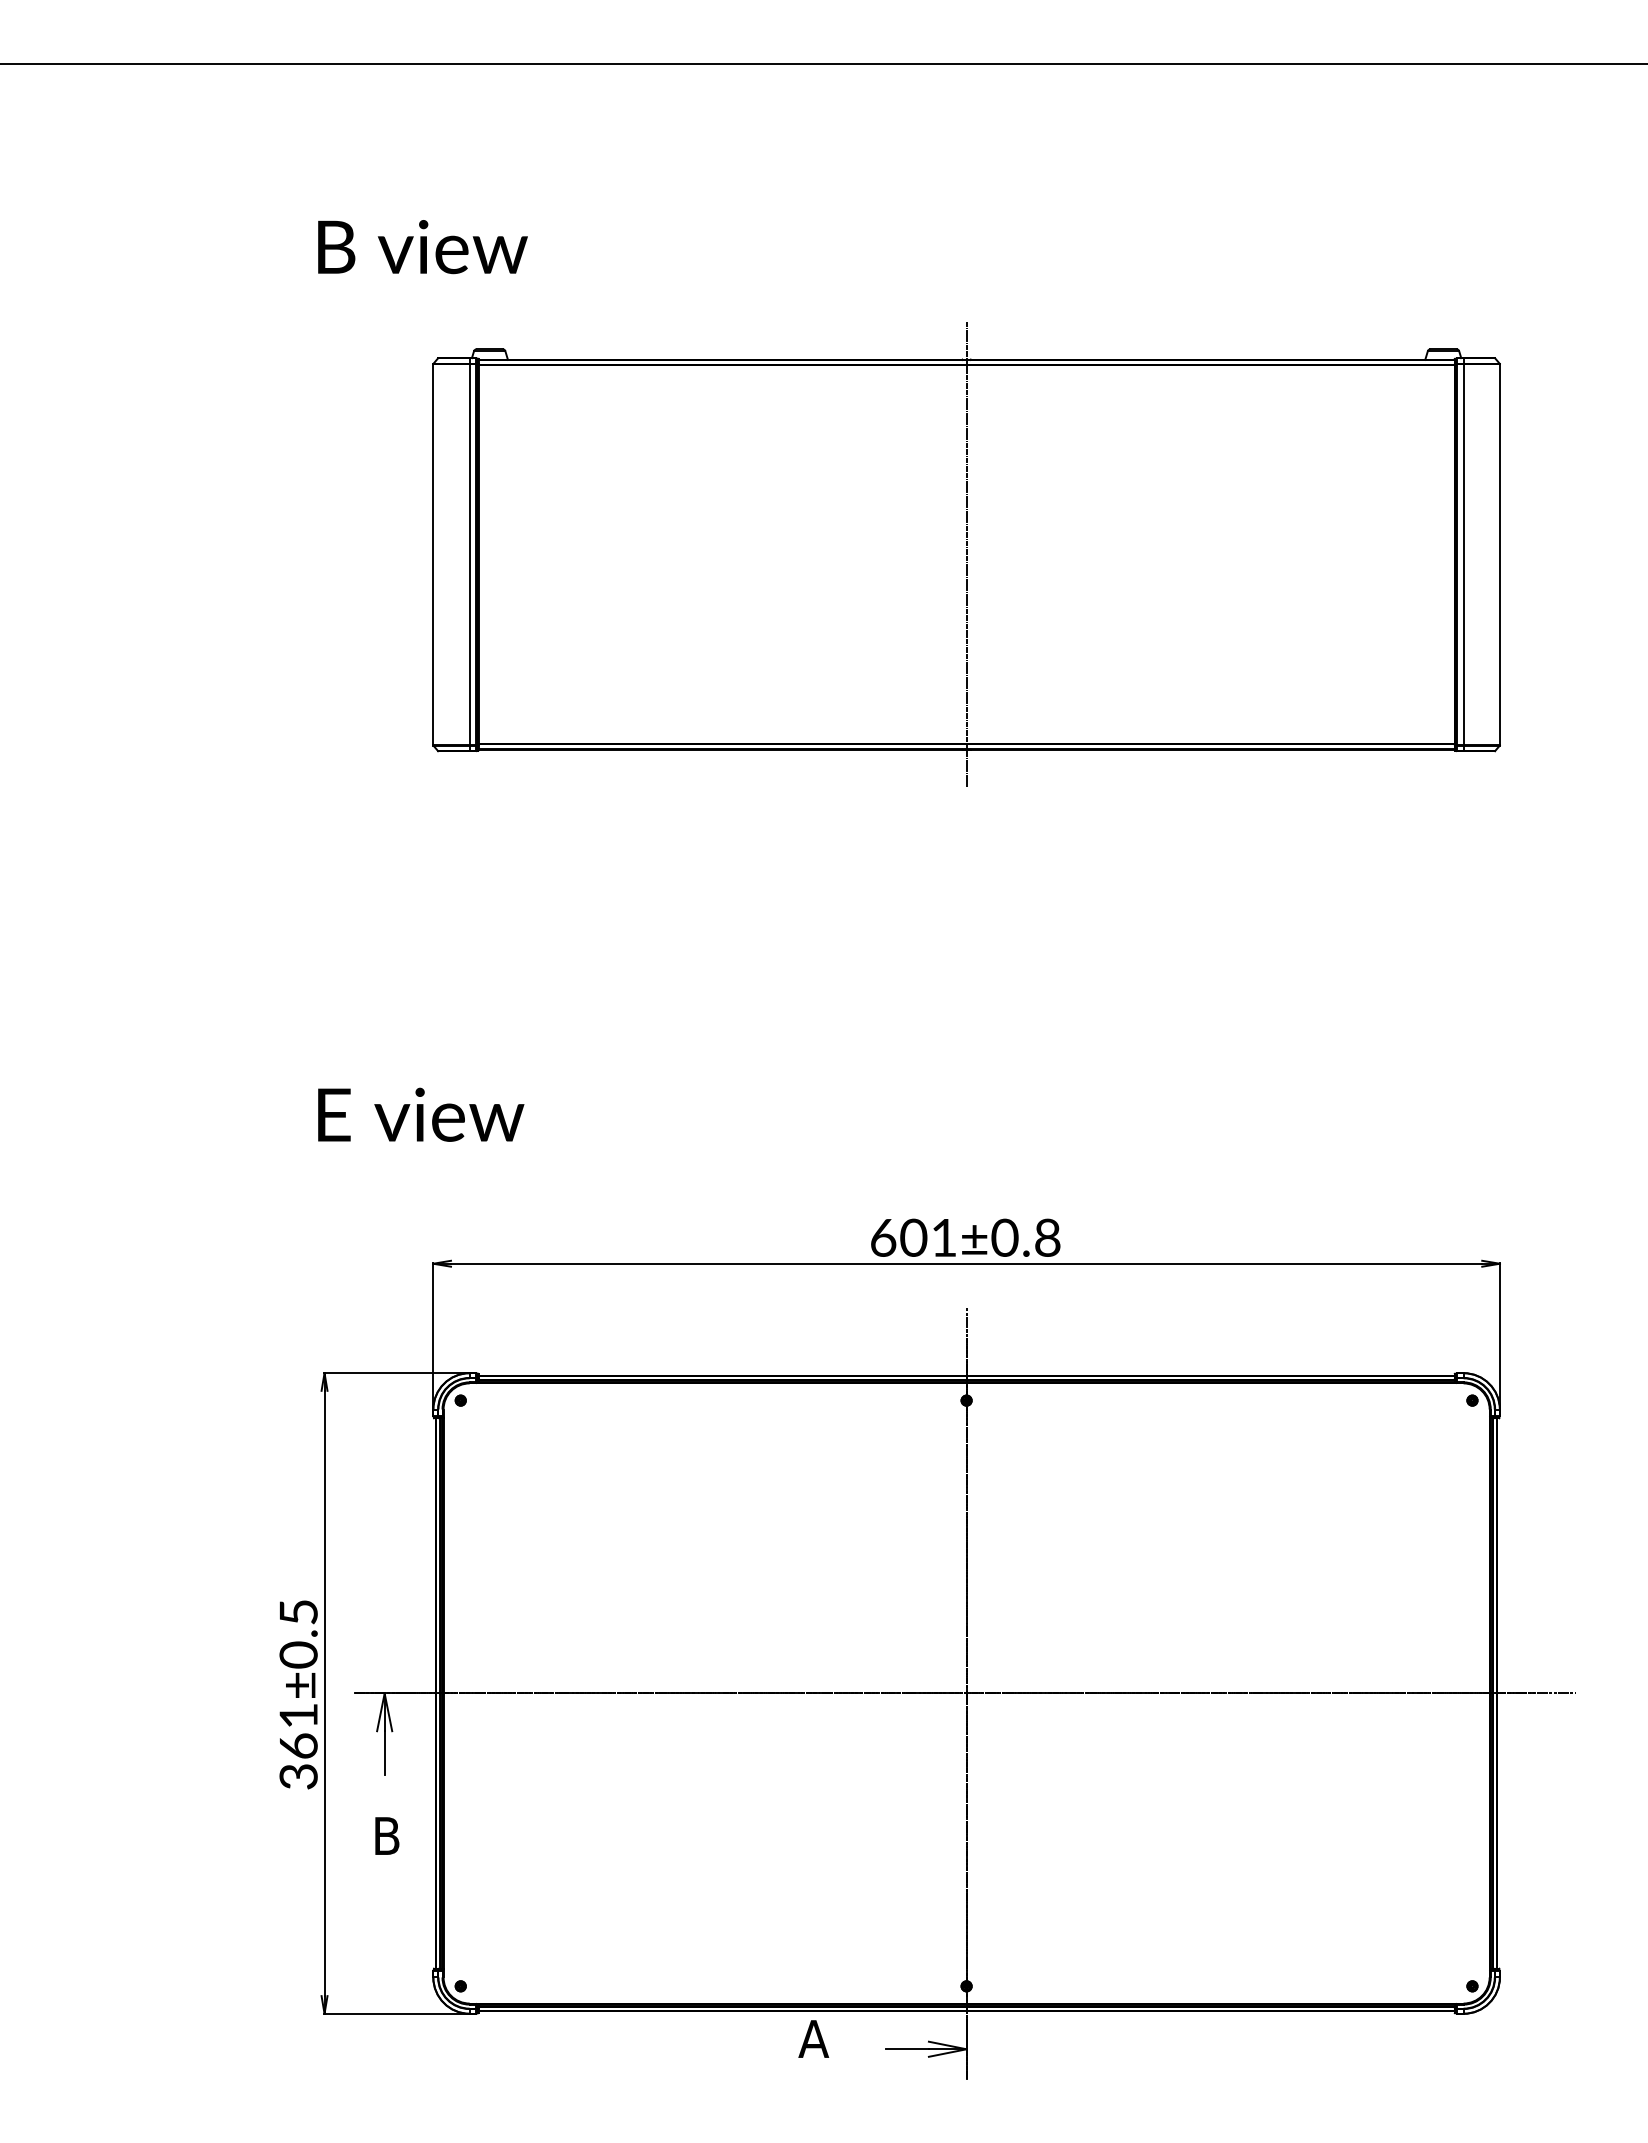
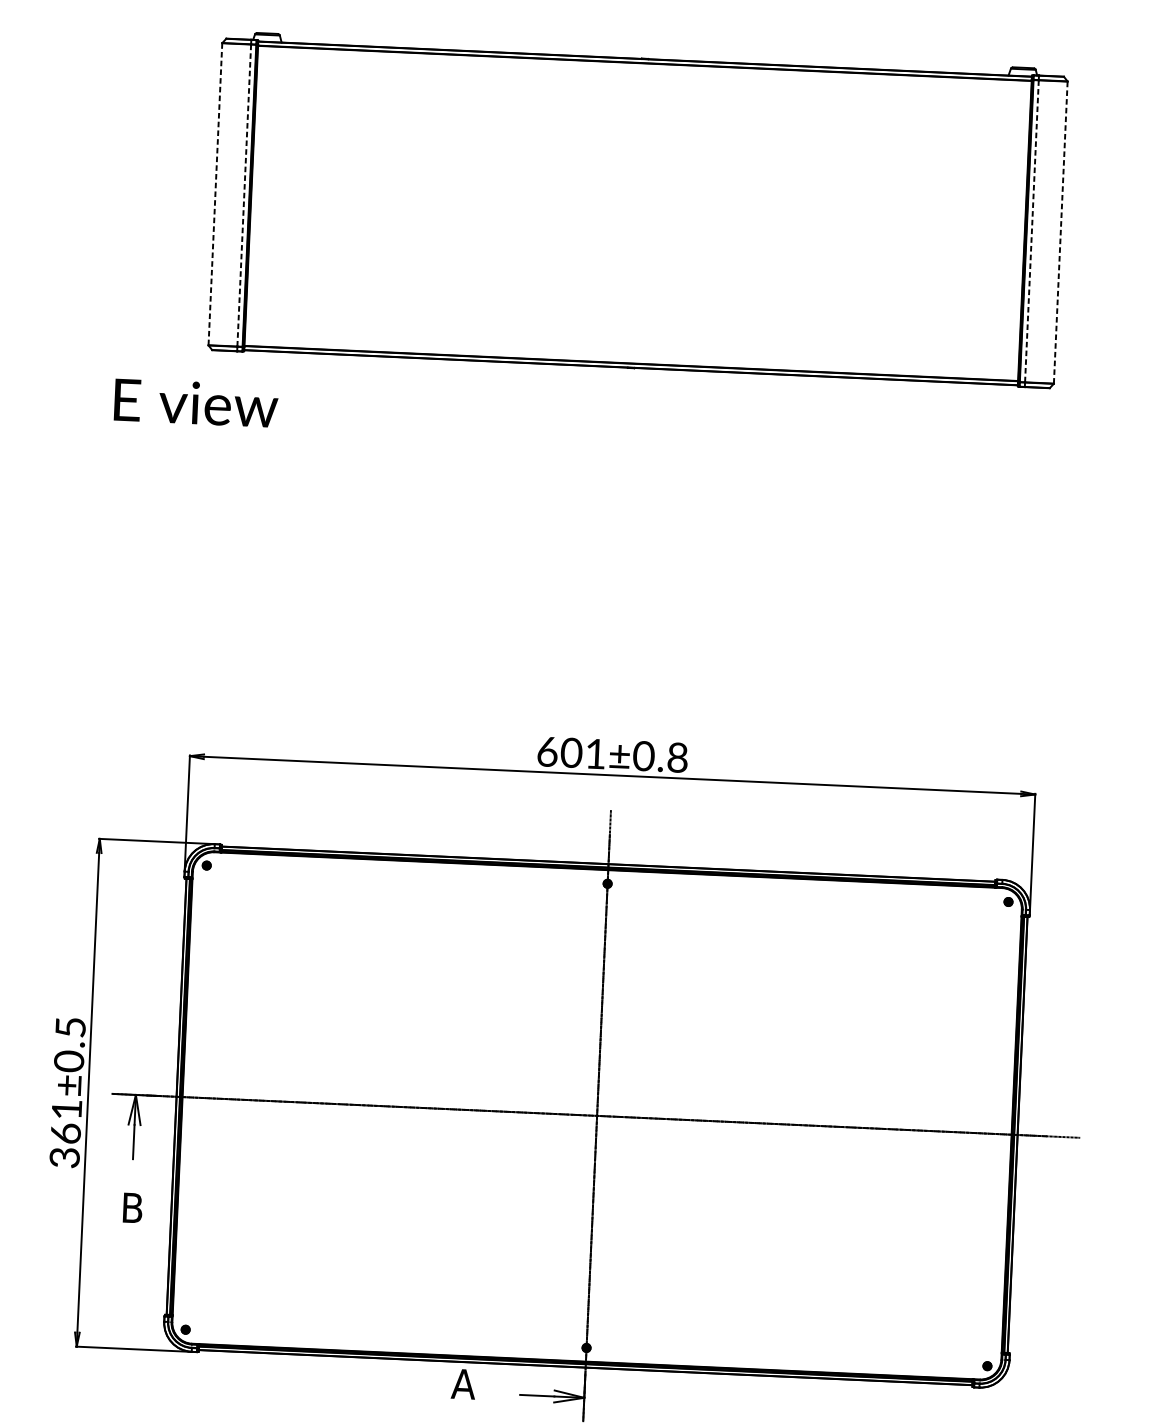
line: (433, 554) -> (215, 194), solid -> dashed
line: (469, 554) -> (244, 195), solid -> dashed
line: (966, 554) -> (638, 213), removed
line: (1463, 554) -> (1031, 231), solid -> dashed
line: (1499, 554) -> (1060, 232), solid -> dashed
text: (421, 1114) -> (196, 402), moved

